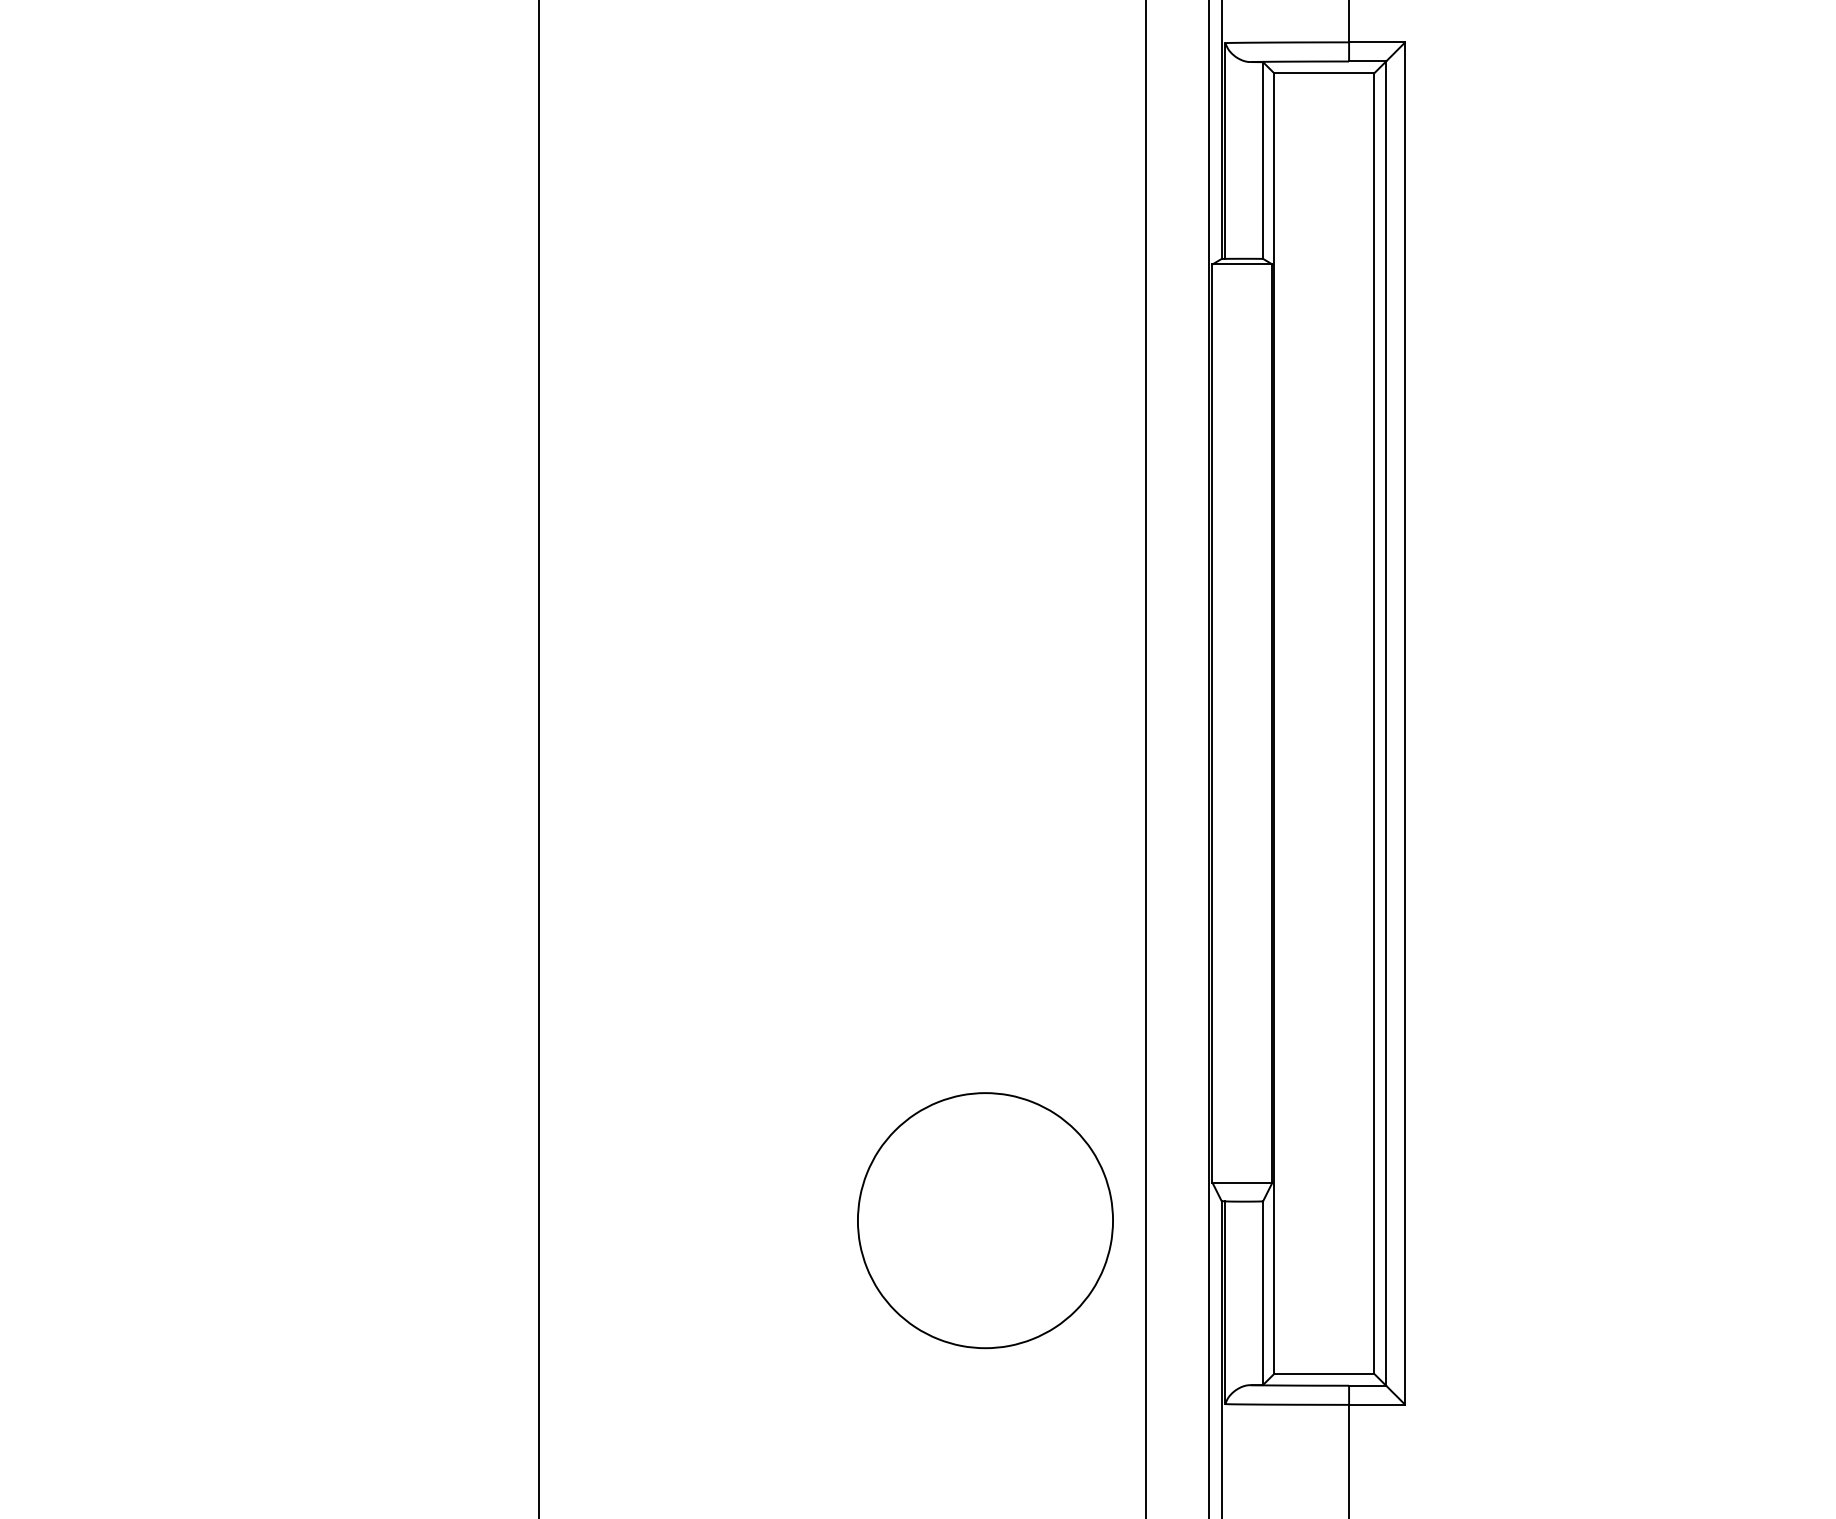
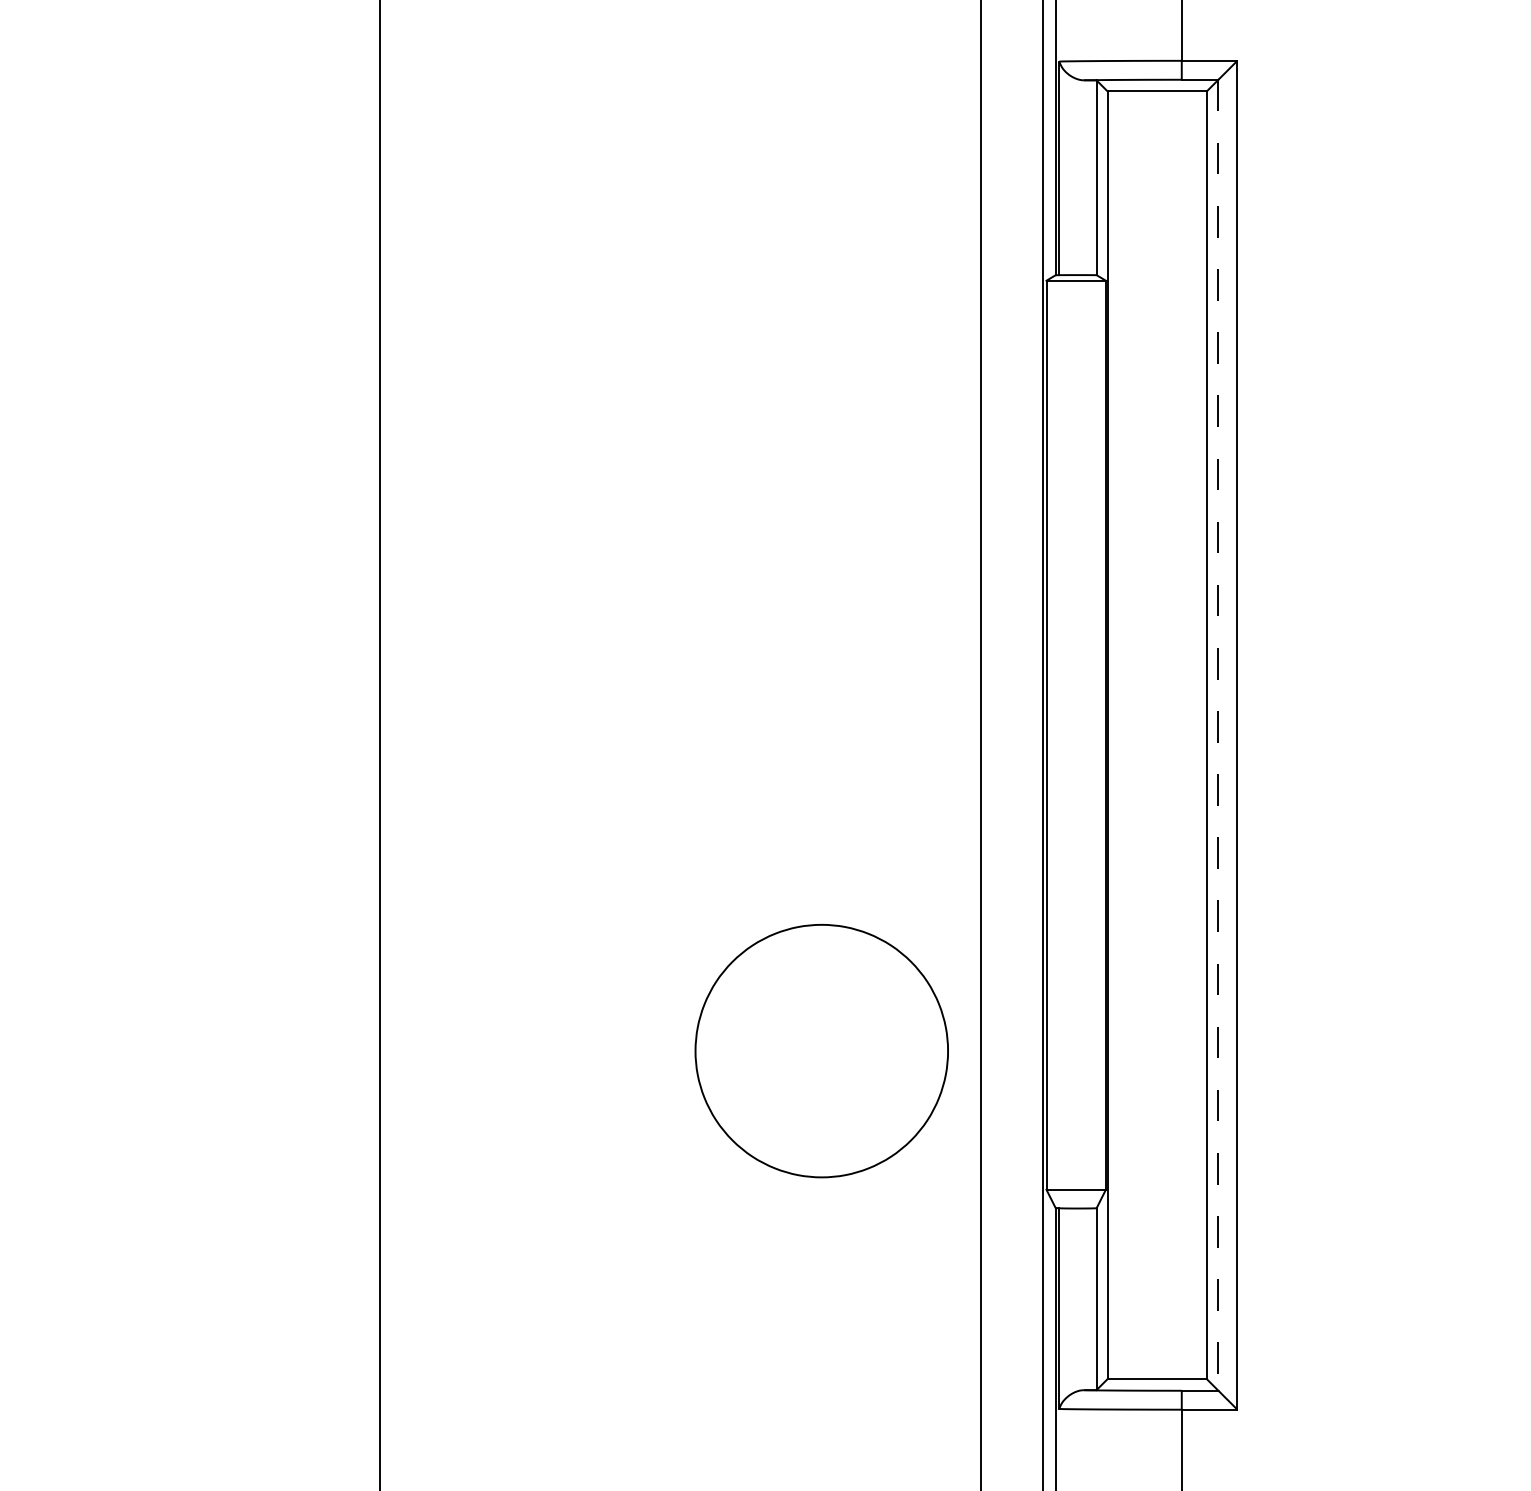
line: (1386, 724) -> (1218, 736), solid -> dashed
part: (985, 1220) -> (821, 1050), moved

